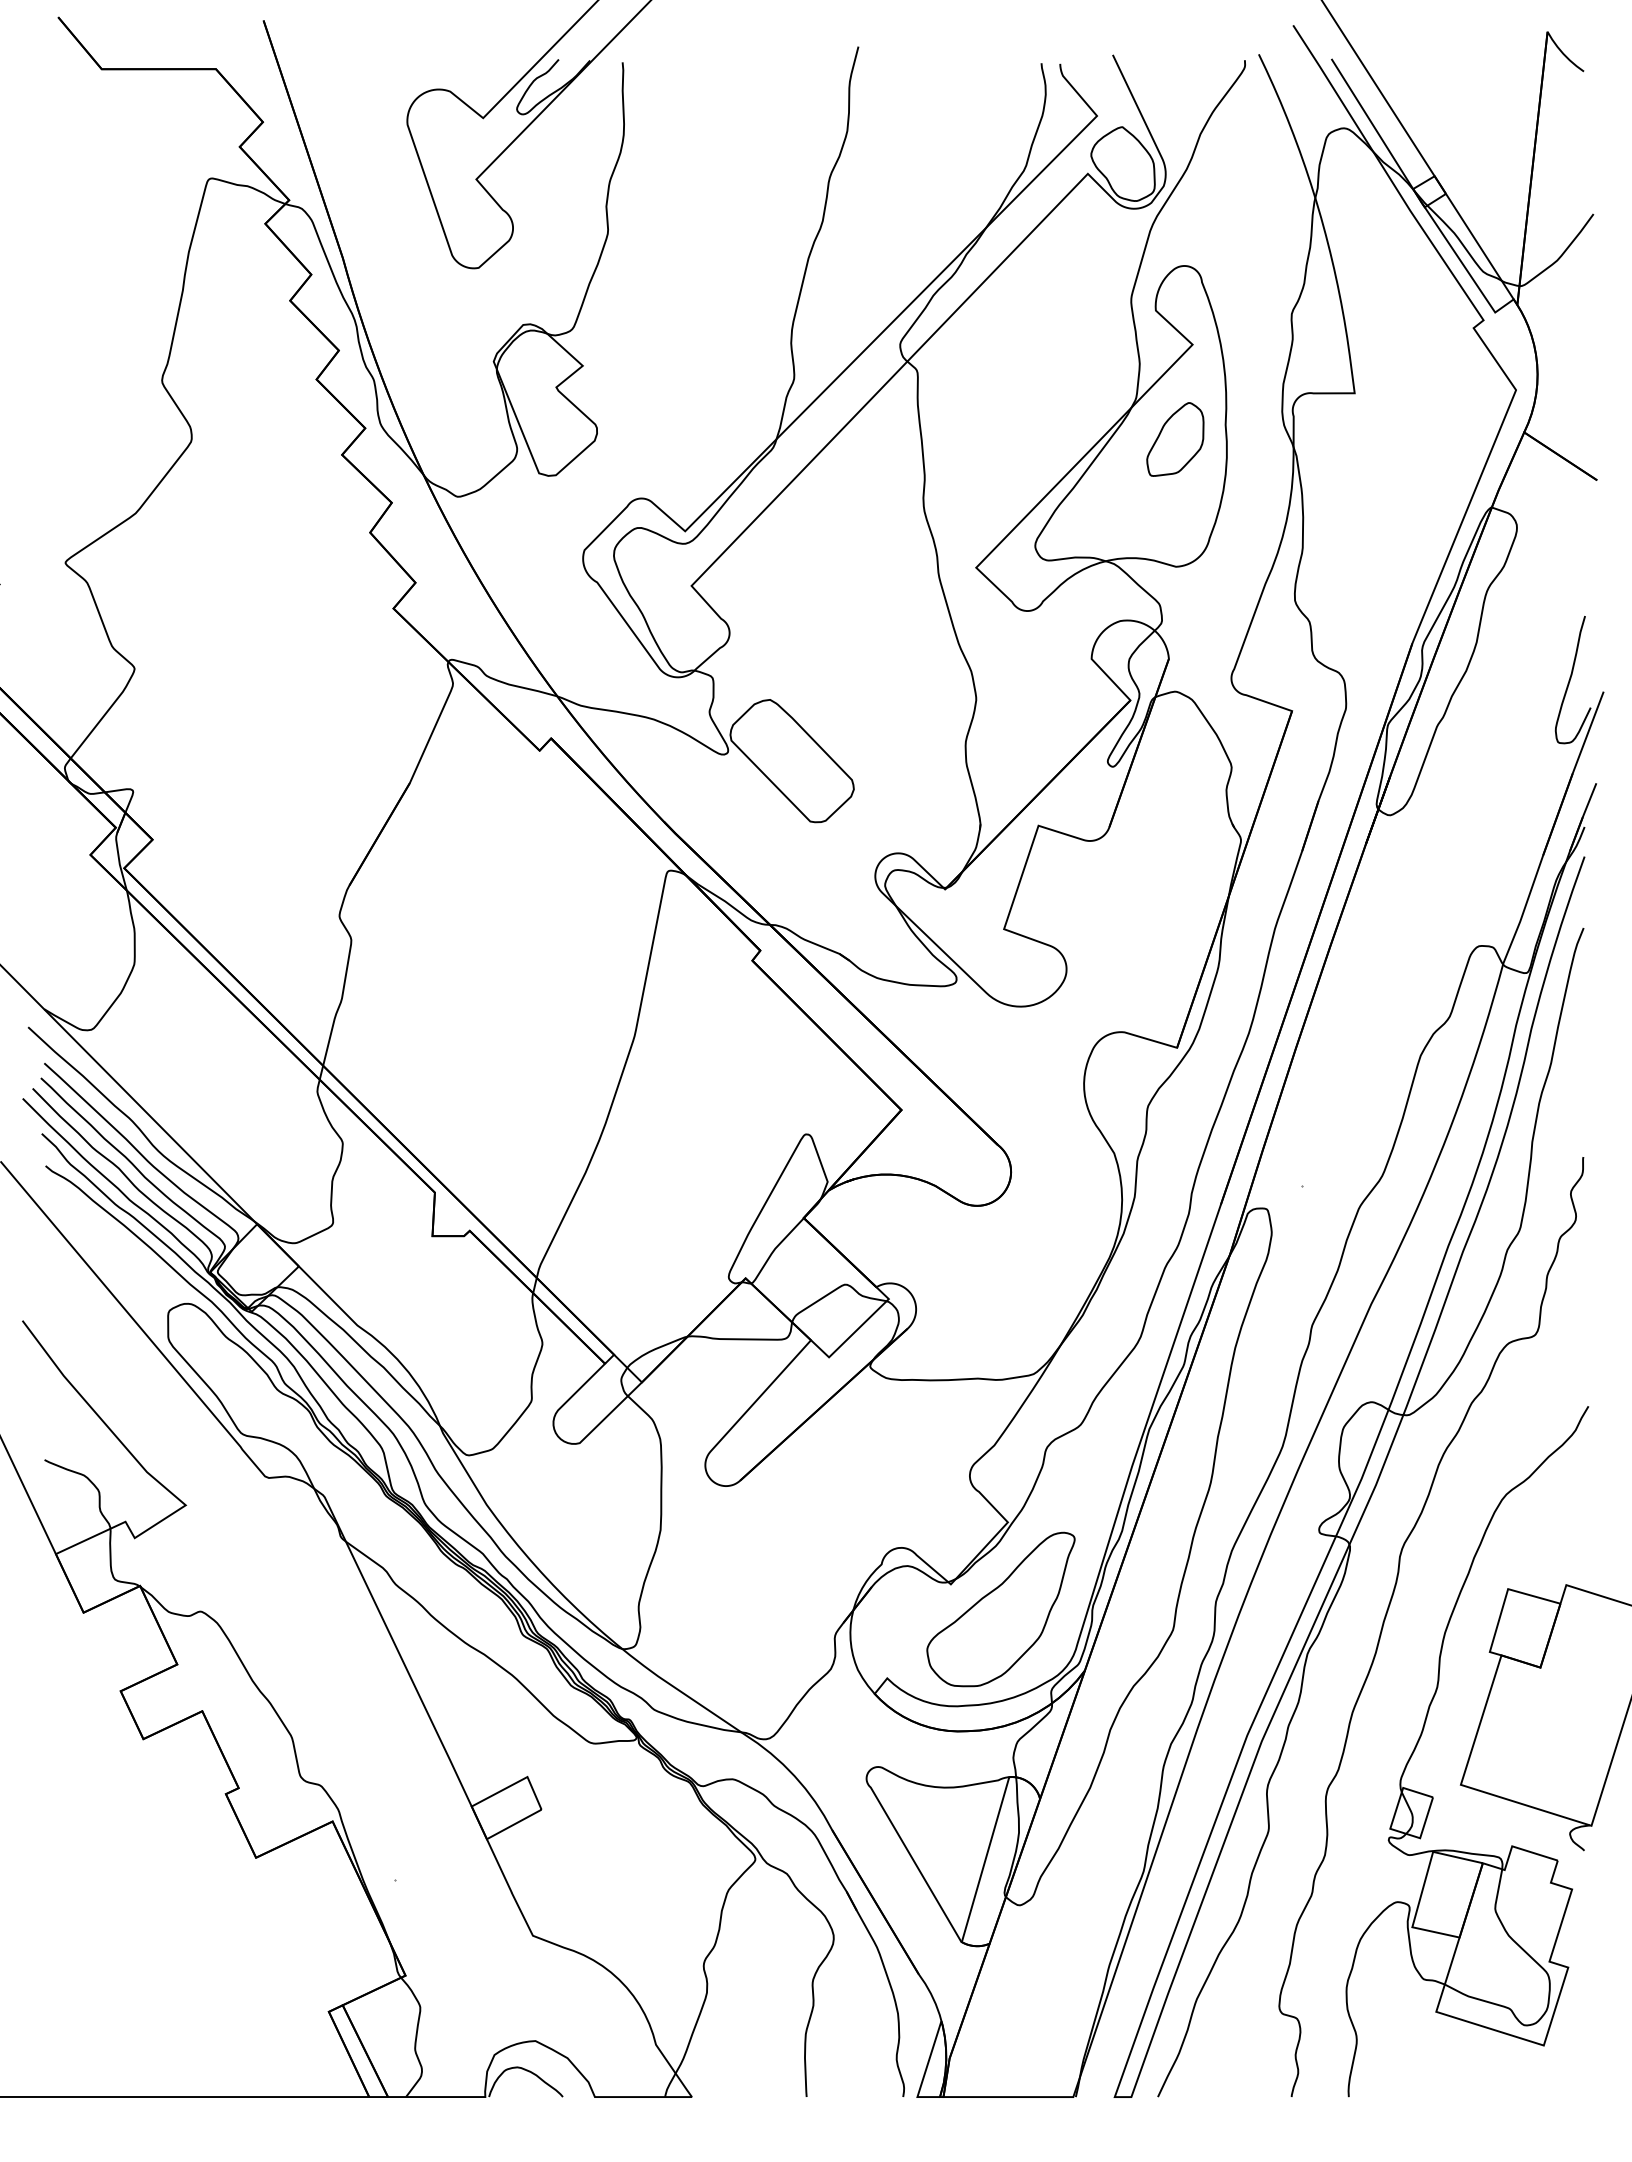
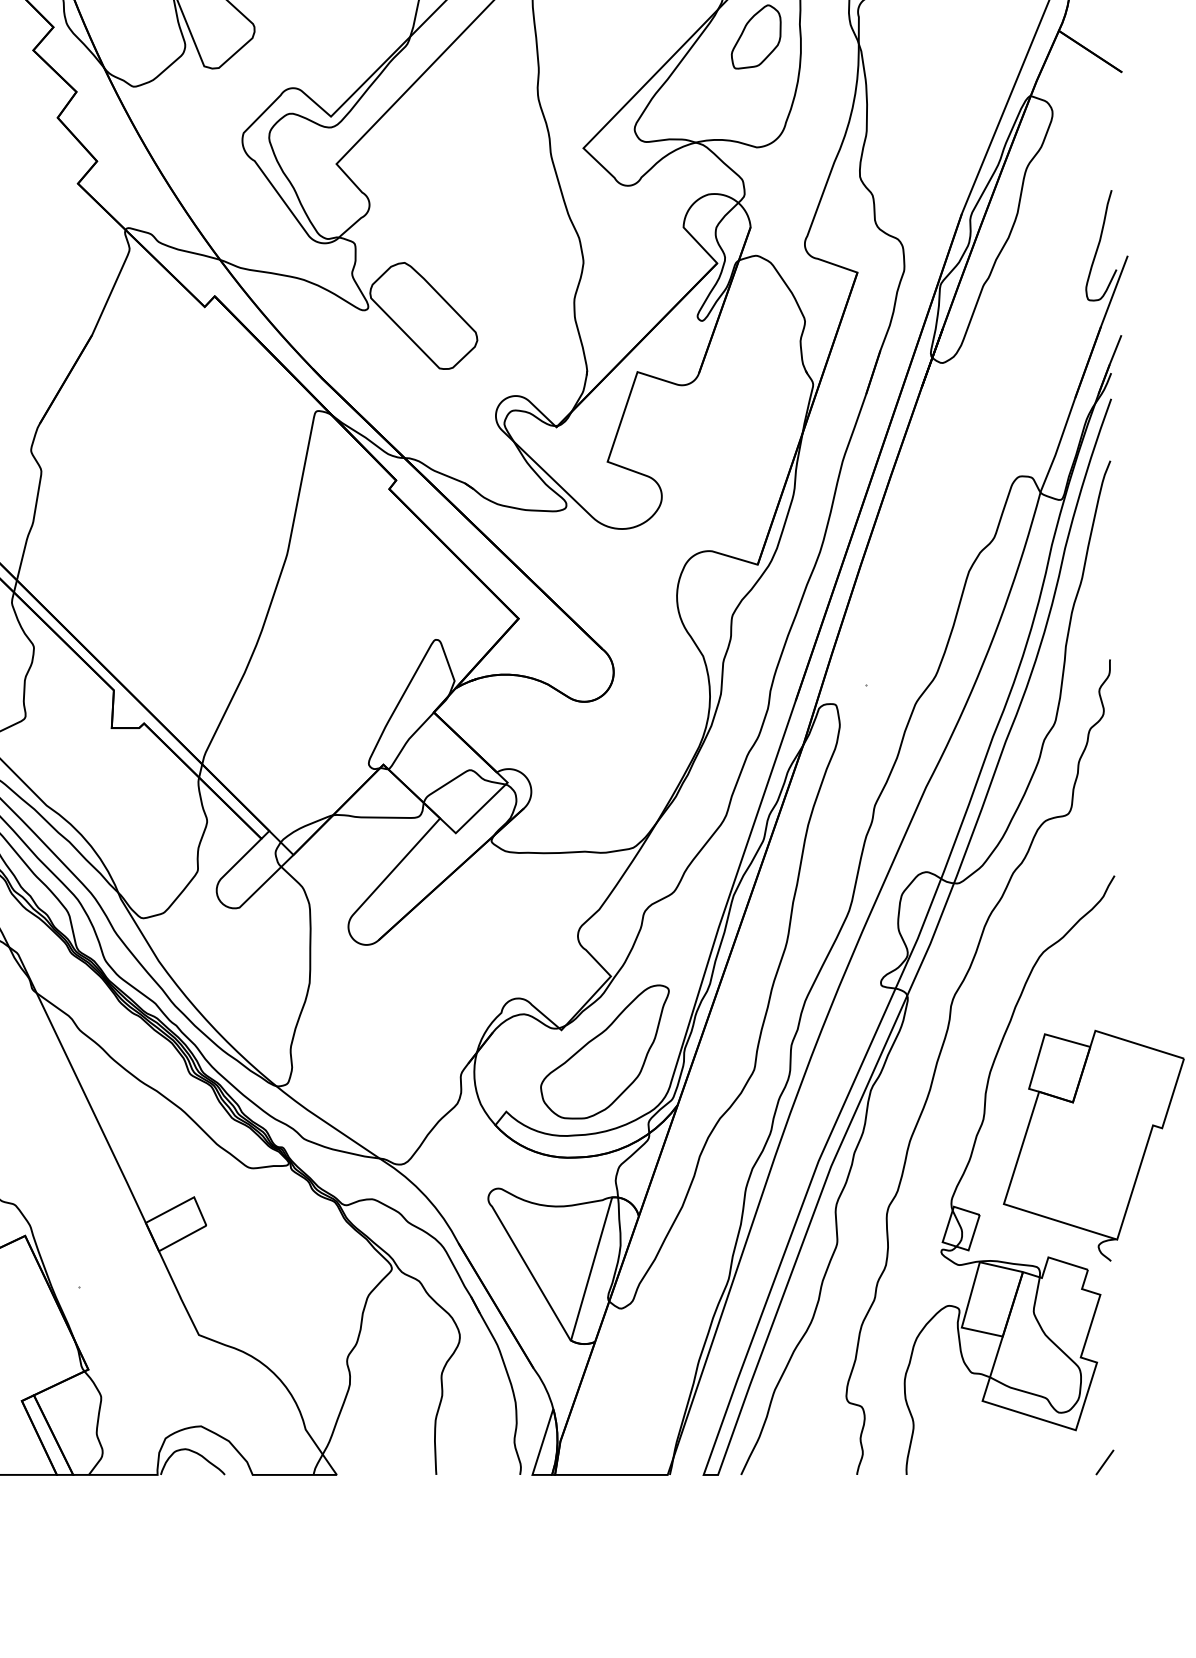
line: (1577, 2082) -> (1105, 1462), added

